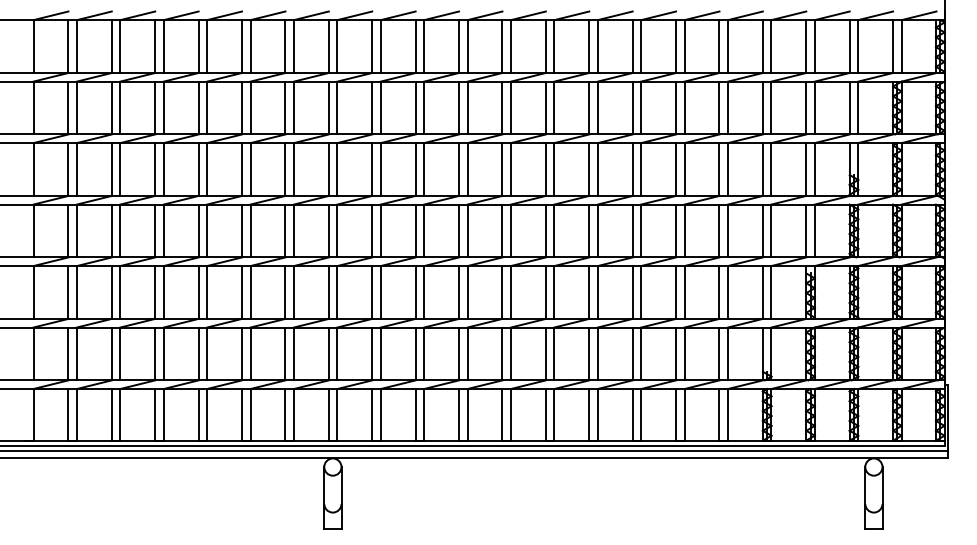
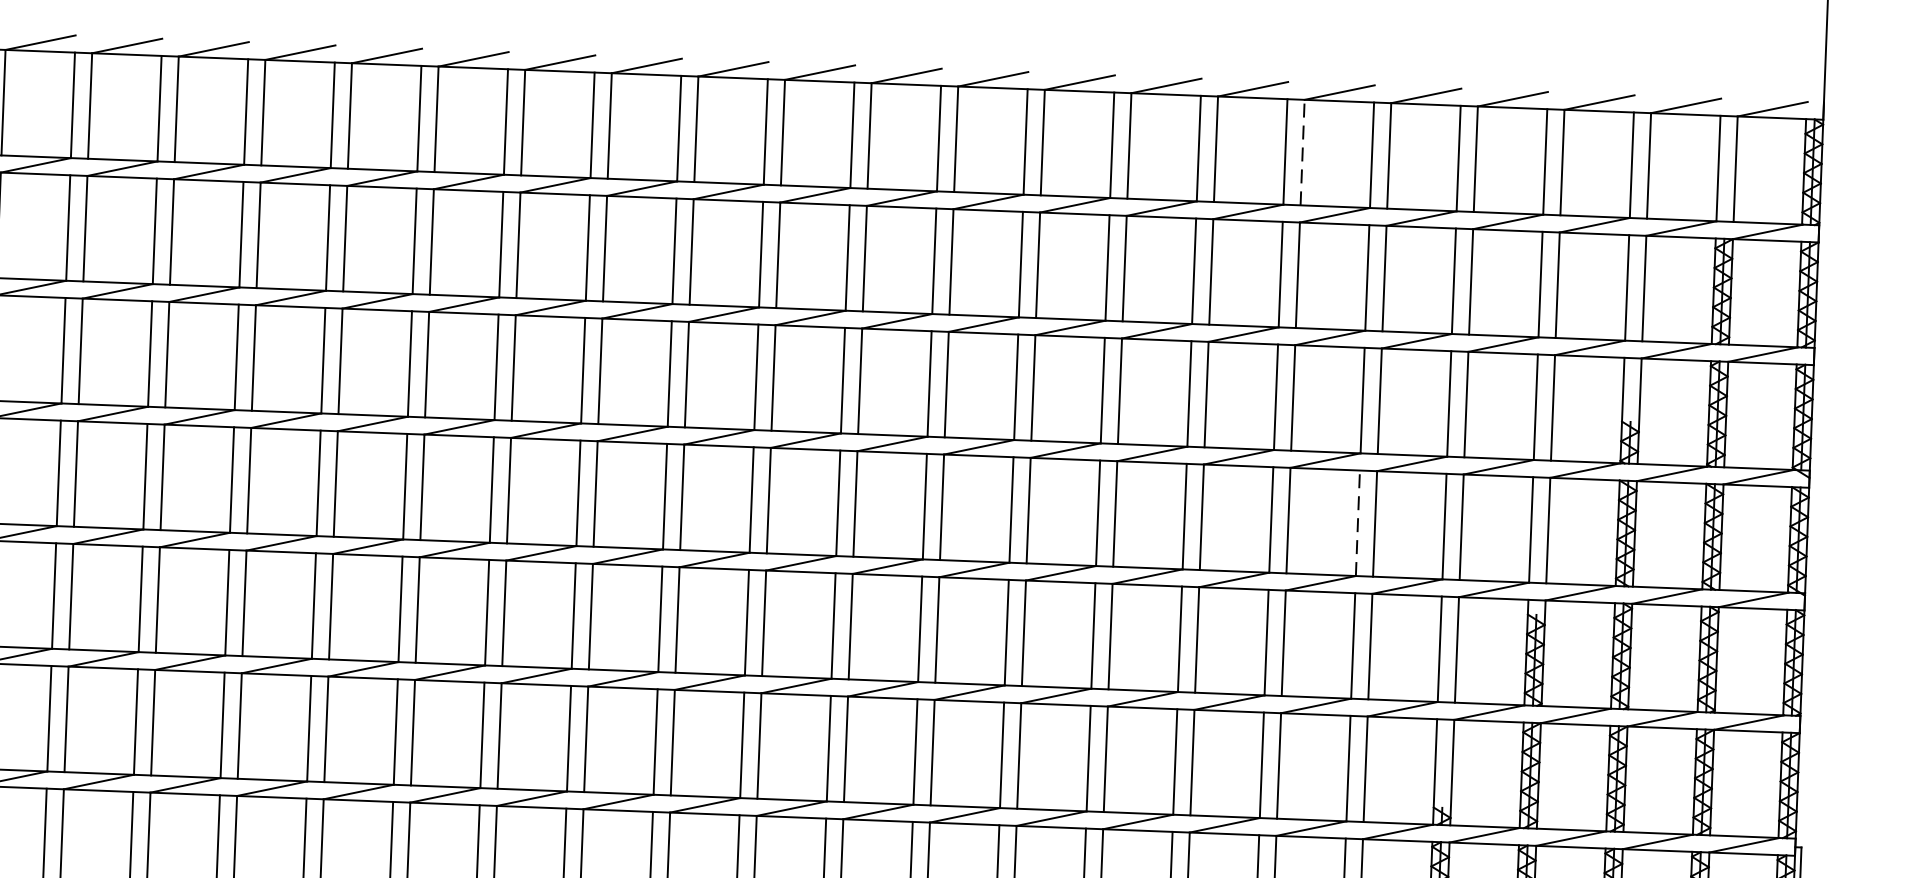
line: (684, 46) -> (1302, 152), solid -> dashed
line: (719, 230) -> (1357, 522), solid -> dashed

